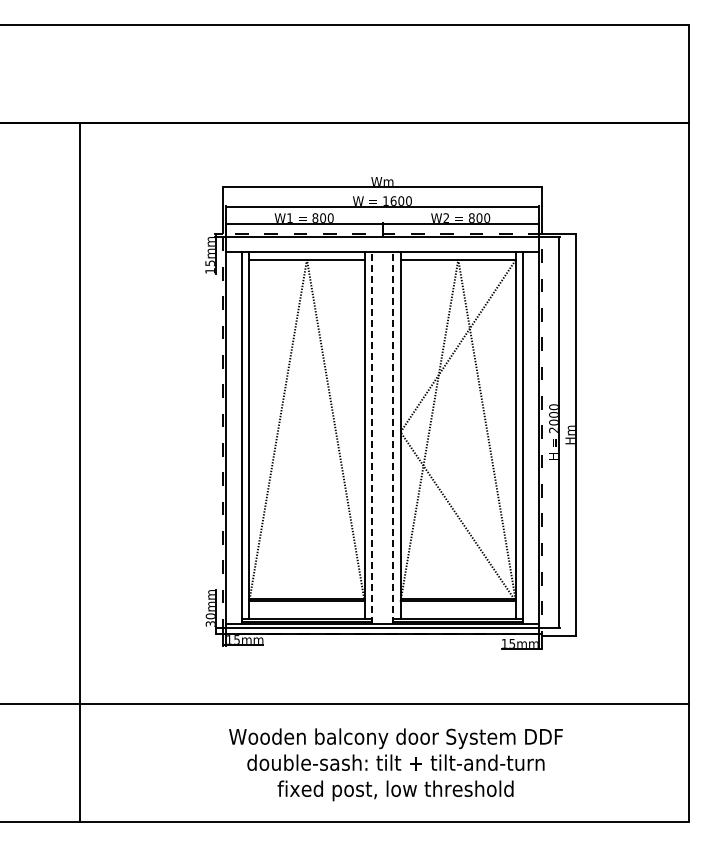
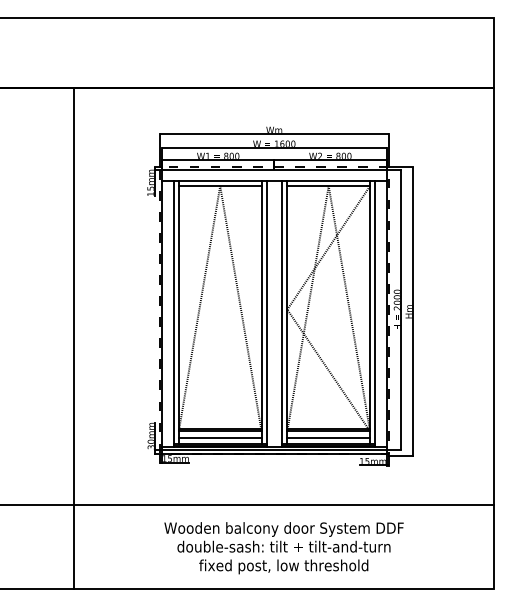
line: (371, 438) -> (266, 314), dashed -> solid
line: (393, 438) -> (282, 314), dashed -> solid
line: (79, 472) -> (73, 338), moved
line: (306, 610) -> (219, 437), added
line: (457, 610) -> (328, 437), added

